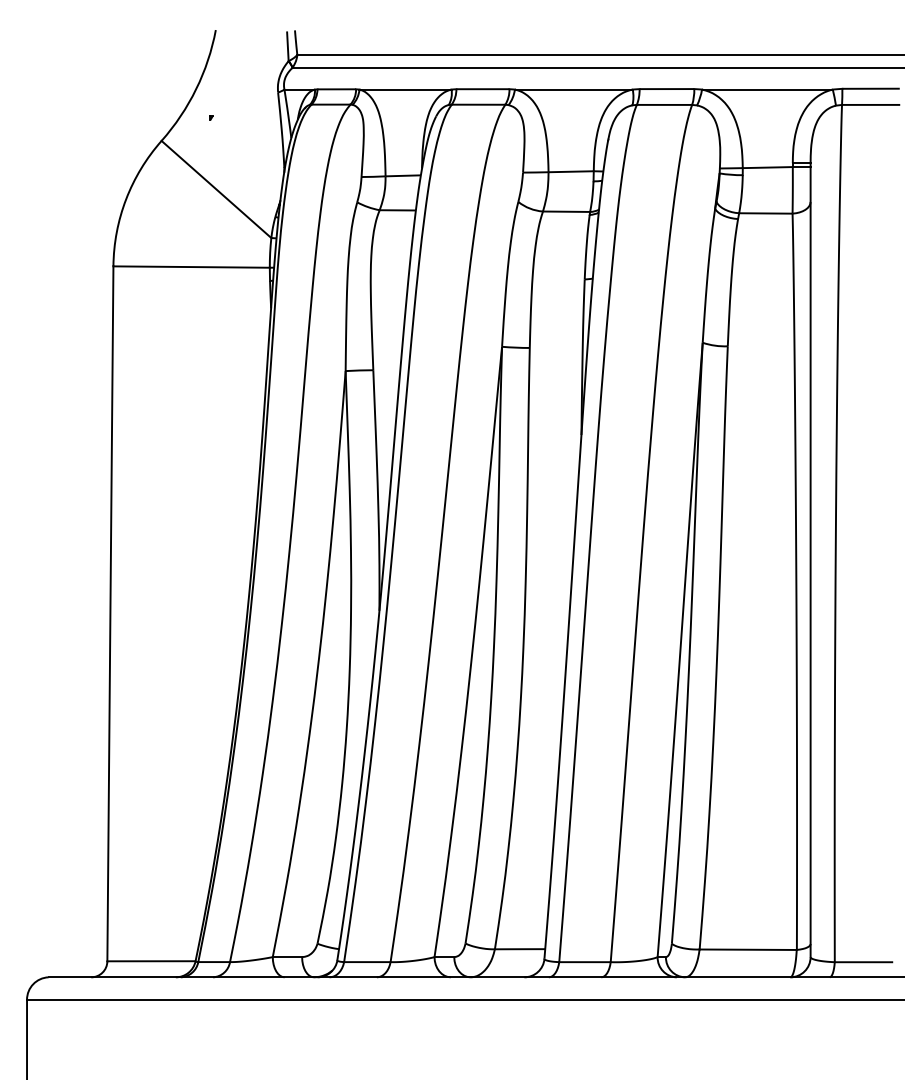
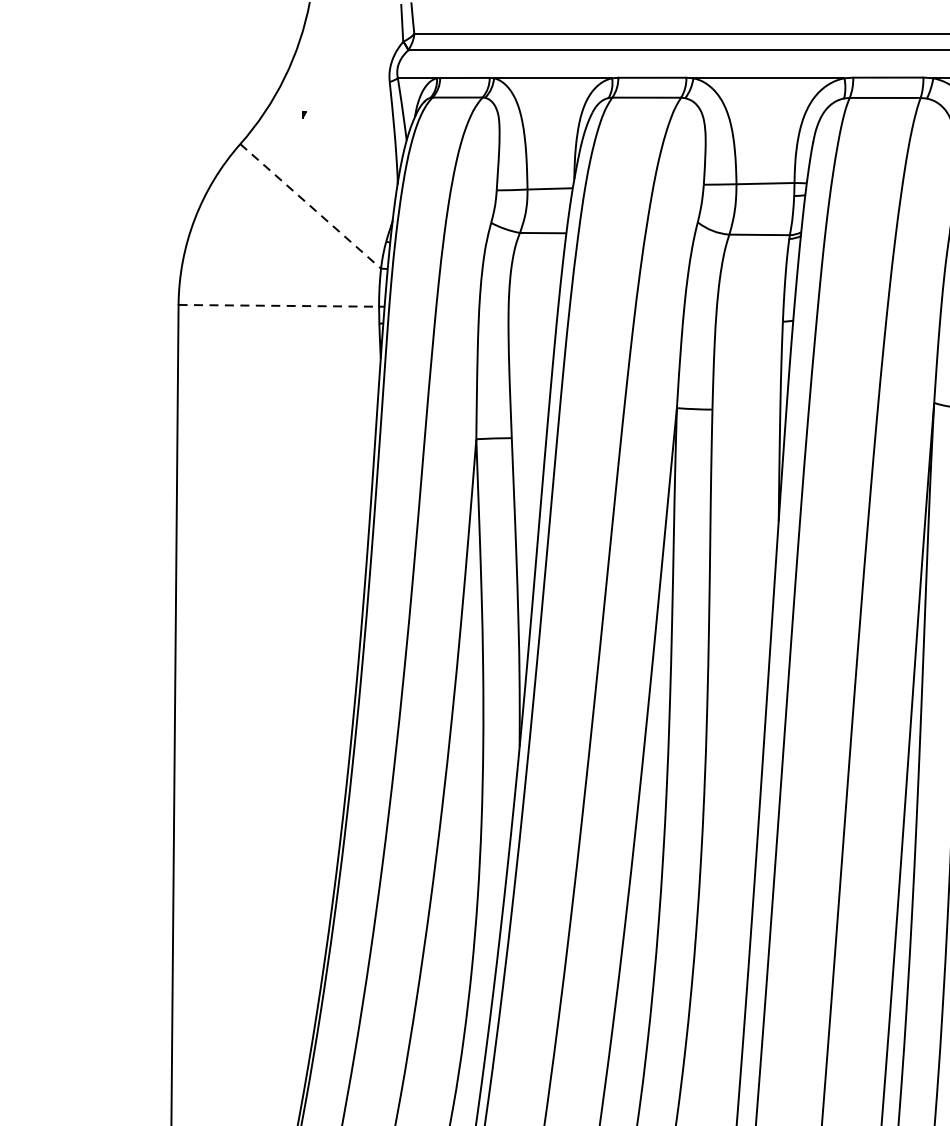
line: (216, 189) -> (310, 206), solid -> dashed
line: (192, 267) -> (279, 306), solid -> dashed

